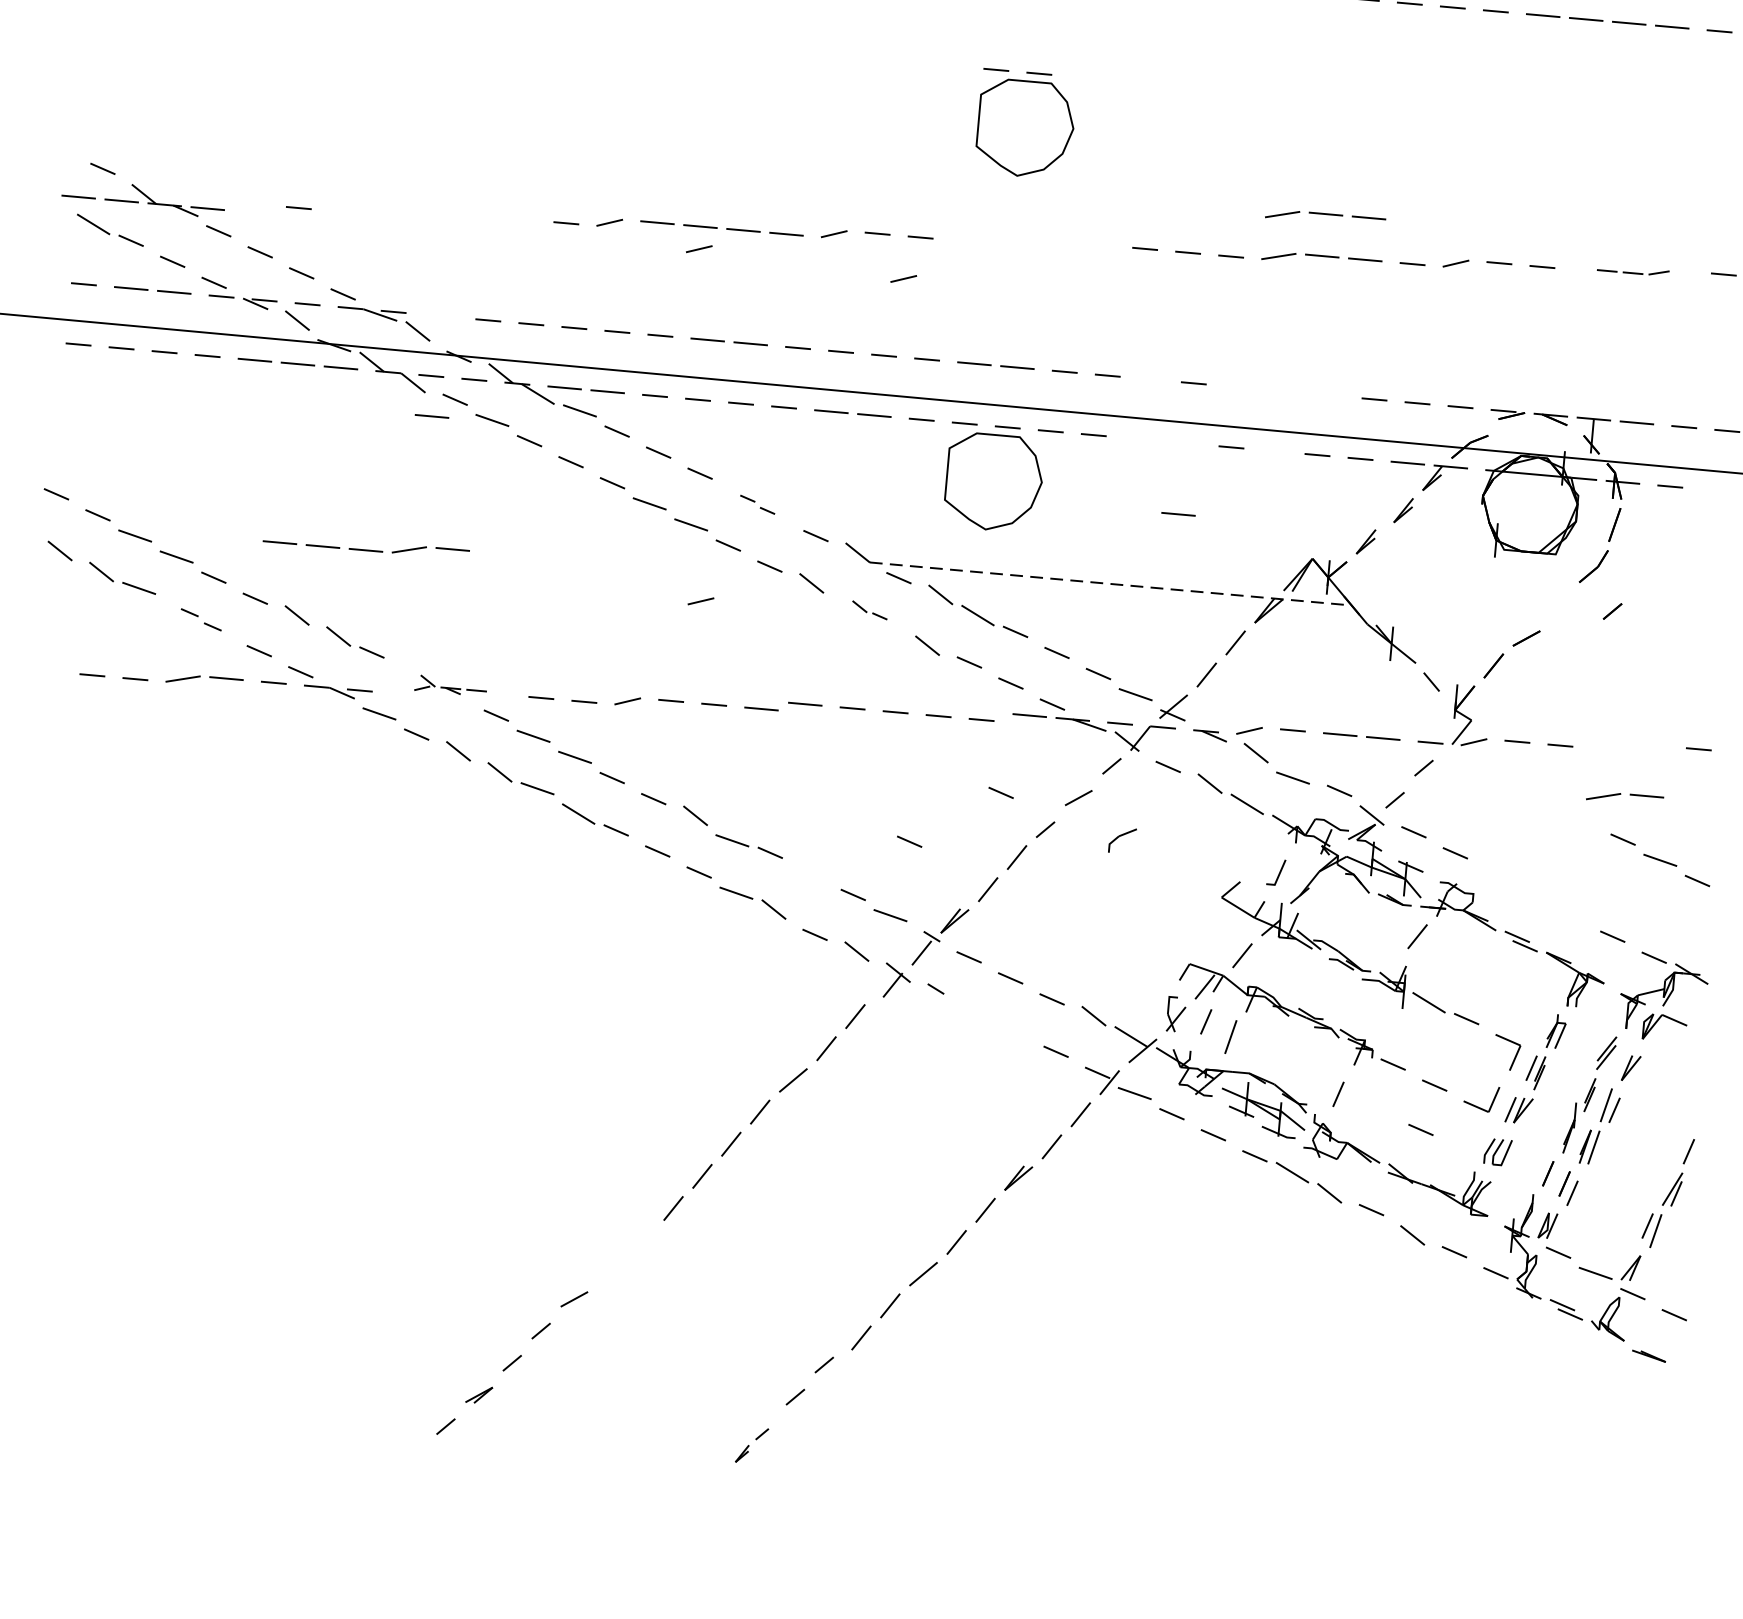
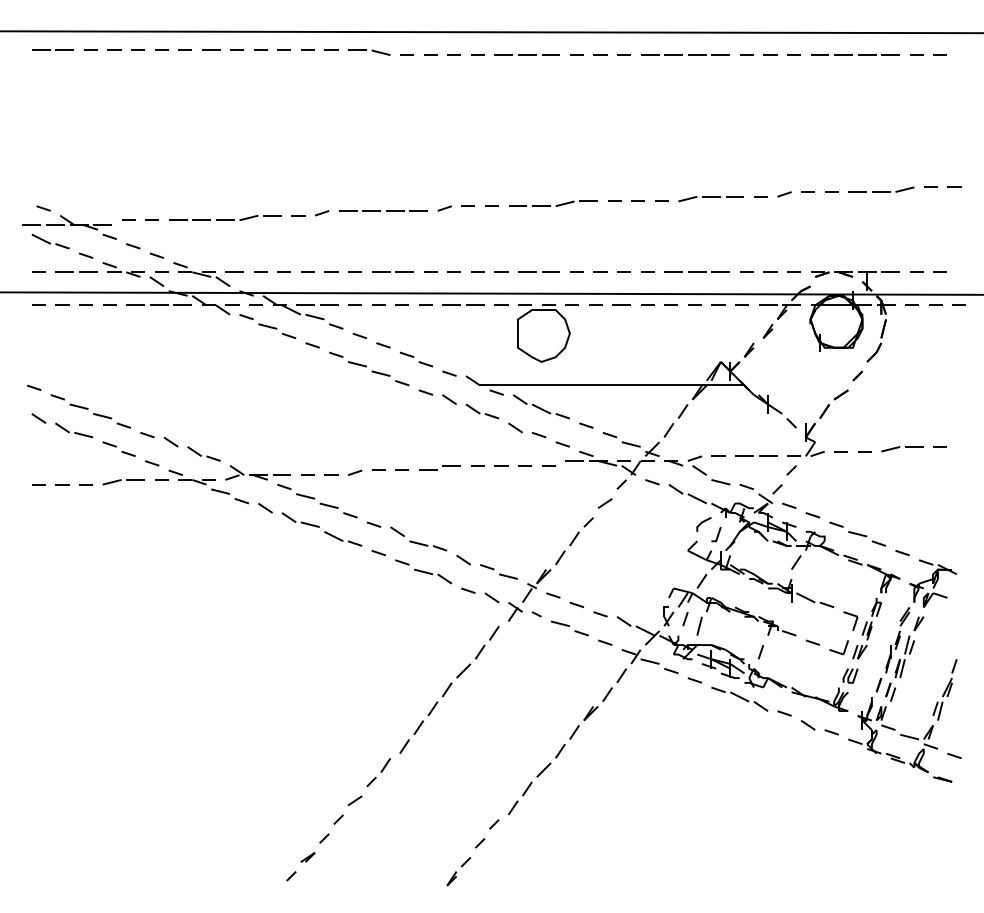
part: (1025, 124) -> (543, 139), removed
line: (255, 202) -> (128, 219), added
part: (1323, 218) -> (710, 176), removed
part: (1033, 242) -> (553, 203), added
line: (699, 249) -> (372, 223), removed
part: (1633, 270) -> (881, 189), size x1.67
line: (903, 278) -> (484, 229), removed
line: (1149, 378) -> (623, 271), added
line: (1282, 389) -> (696, 271), added
line: (431, 414) -> (234, 271), moved
line: (1188, 442) -> (647, 304), added
line: (1273, 449) -> (694, 304), added
line: (1713, 488) -> (935, 304), added
part: (756, 504) -> (415, 359), size x1.67
line: (1178, 512) -> (621, 304), moved
part: (366, 545) -> (225, 217), moved
line: (1111, 584) -> (612, 385), dashed -> solid
line: (701, 600) -> (390, 414), removed
part: (869, 610) -> (482, 411), size x1.67
line: (1612, 610) -> (857, 375), moved
part: (200, 618) -> (118, 448), size x1.43
line: (48, 671) -> (38, 484), added
part: (449, 684) -> (257, 472), size x1.67
line: (1000, 792) -> (562, 504), removed
part: (1624, 798) -> (902, 449), moved
part: (1121, 840) -> (703, 524), moved
line: (909, 841) -> (515, 535), removed
part: (1659, 859) -> (857, 533), moved
line: (811, 877) -> (463, 559), added
part: (993, 1020) -> (569, 628), added
line: (1420, 1129) -> (807, 667), removed
part: (621, 1251) -> (378, 772), added
part: (751, 1445) -> (458, 871), size x1.43

